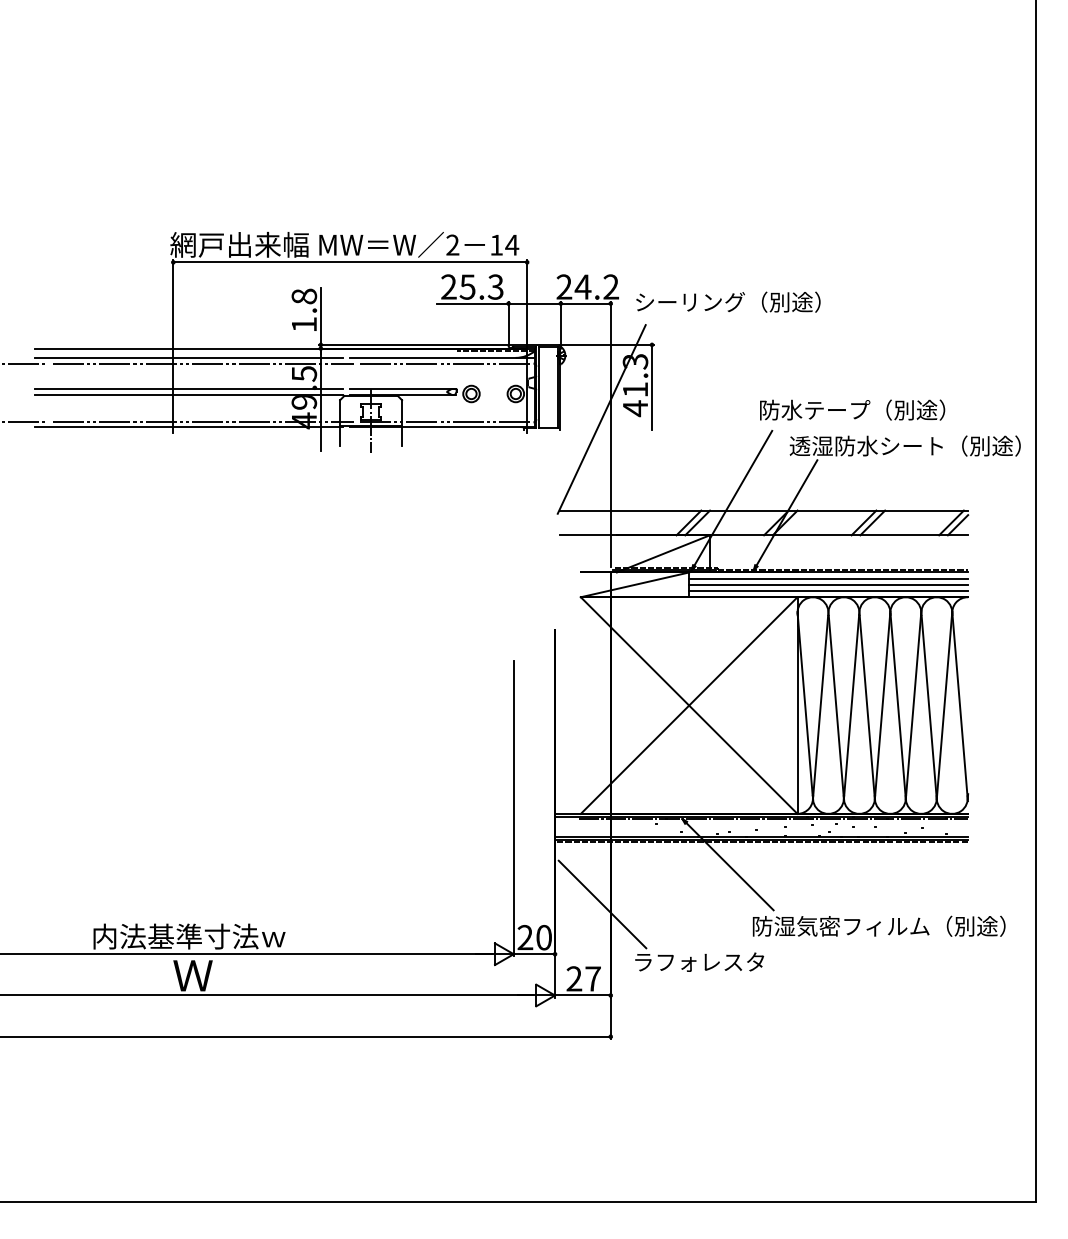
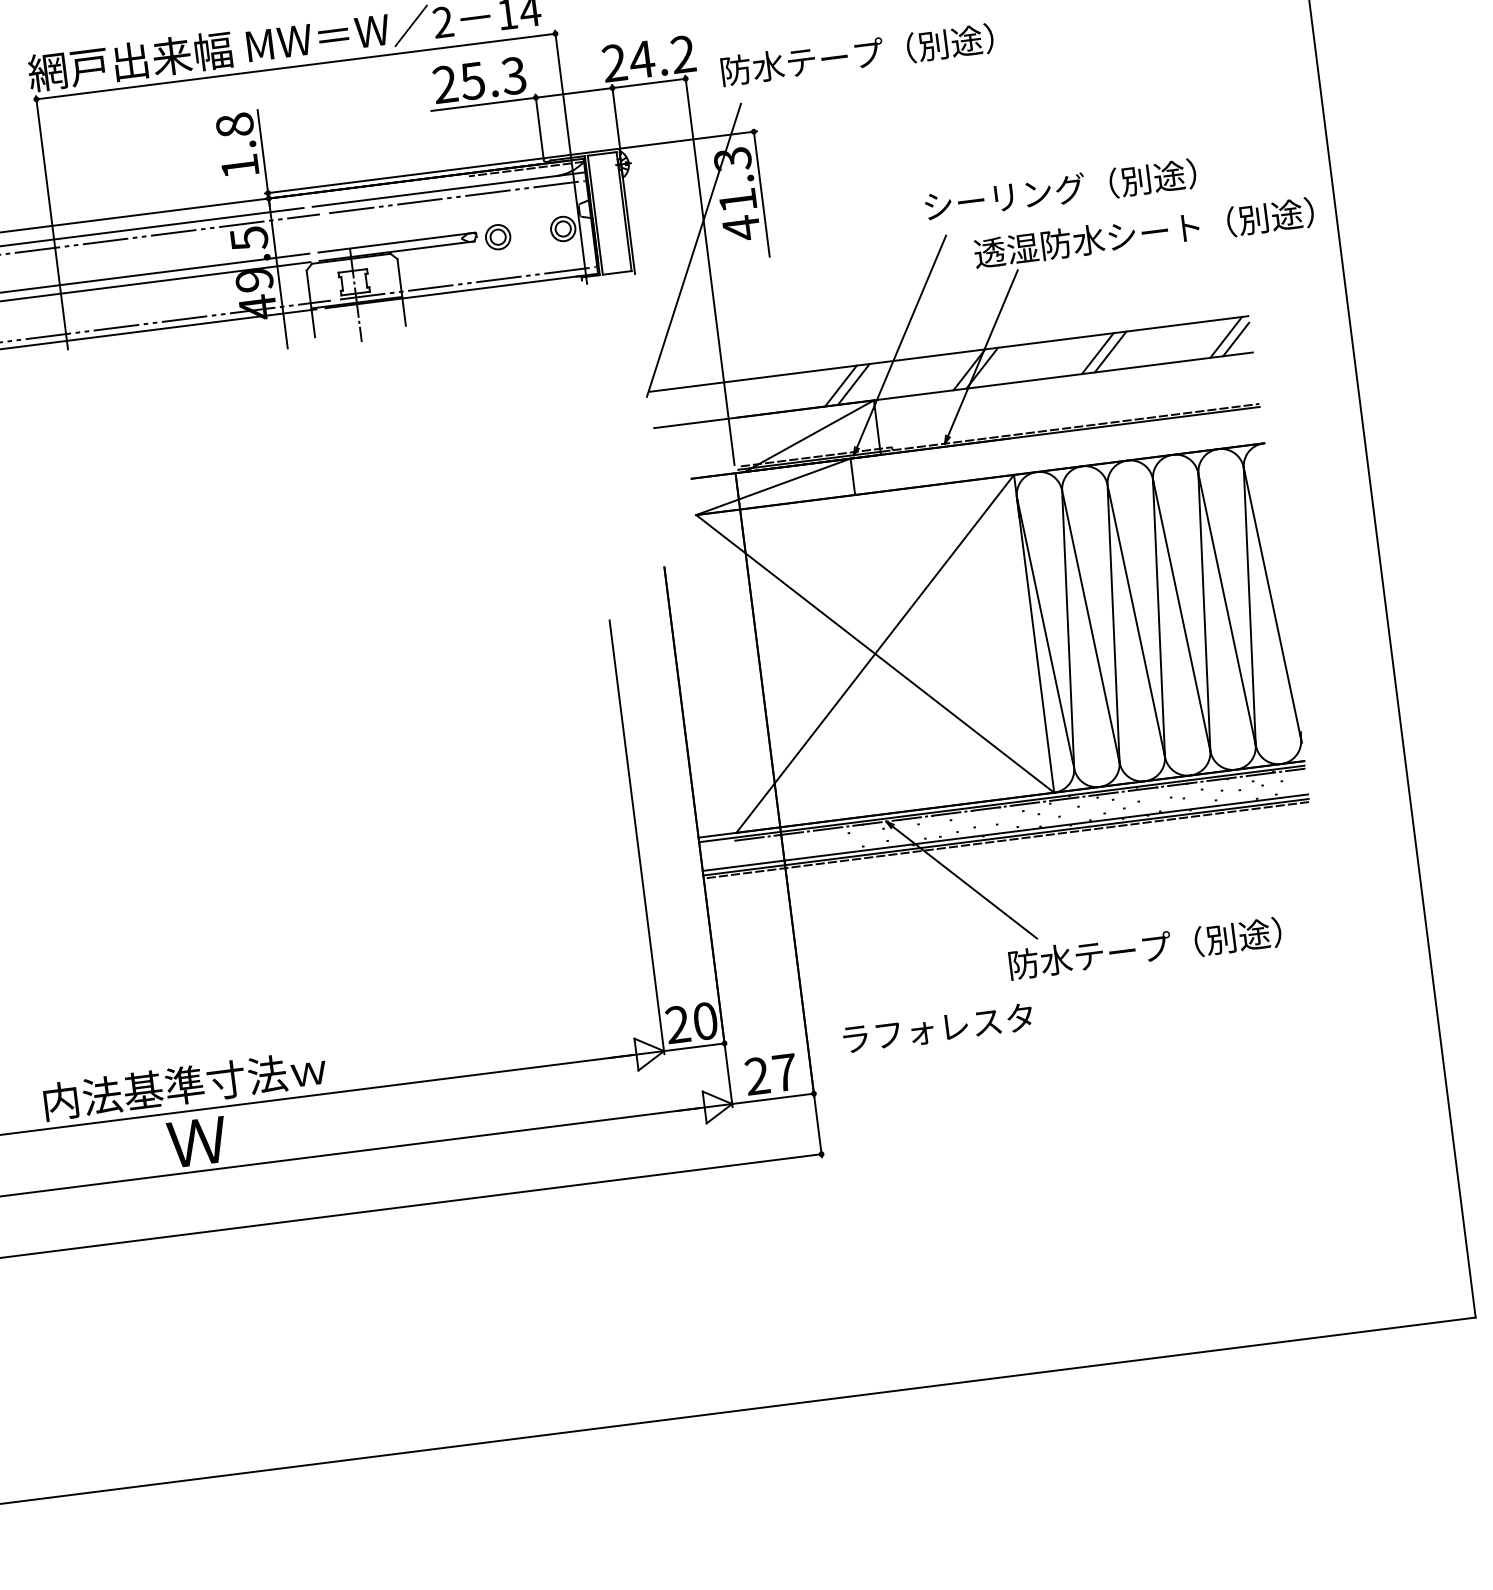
text: (690, 301) -> (802, 60), シーリング（別途） -> 防水テープ（別途）
text: (815, 409) -> (1005, 196), 防水テープ（別途） -> シーリング（別途）
line: (828, 578) -> (1056, 441), removed
line: (828, 584) -> (1057, 450), removed
line: (828, 591) -> (1058, 460), removed
line: (602, 904) -> (784, 961), removed
text: (889, 925) -> (1209, 939), 防湿気密フィルム（別途） -> 防水テープ（別途）

